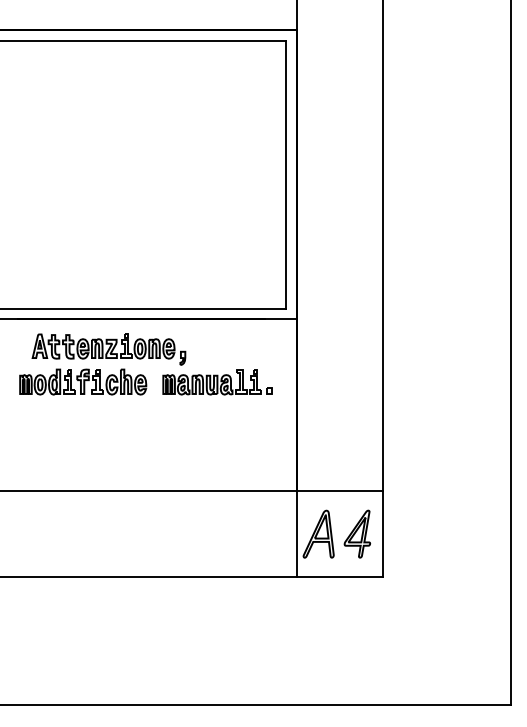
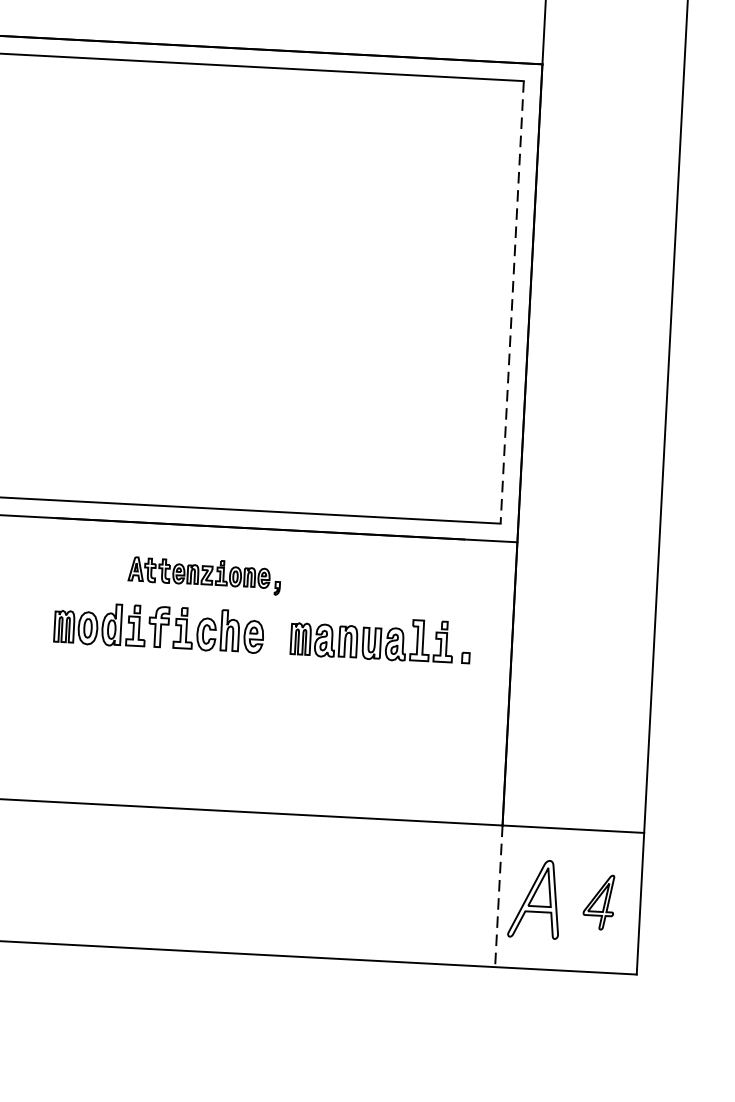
line: (286, 174) -> (512, 302), solid -> dashed
part: (108, 349) -> (203, 575), size x0.6
line: (296, 533) -> (498, 895), solid -> dashed
part: (357, 533) -> (599, 901), size x0.7

